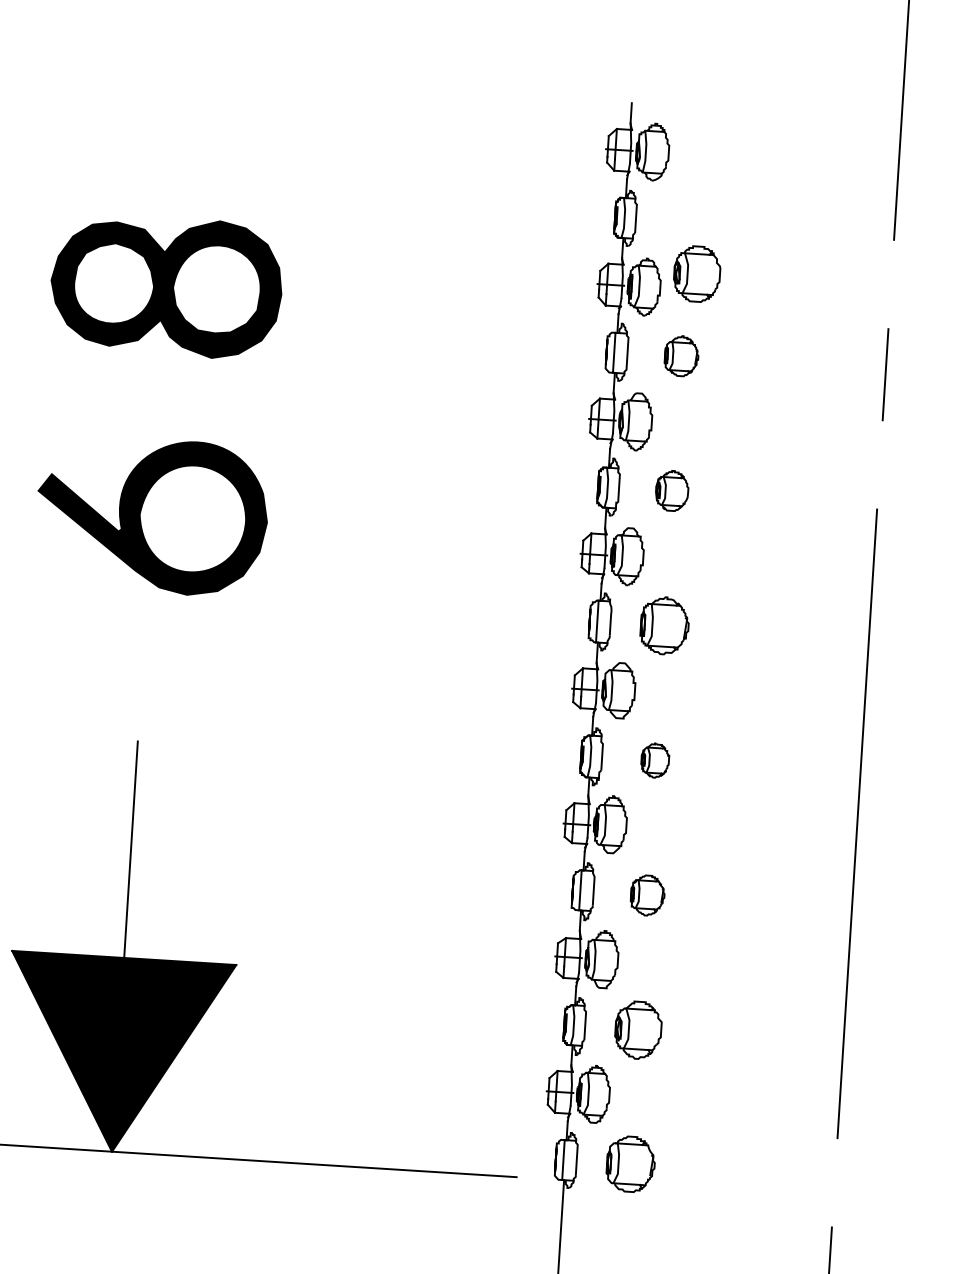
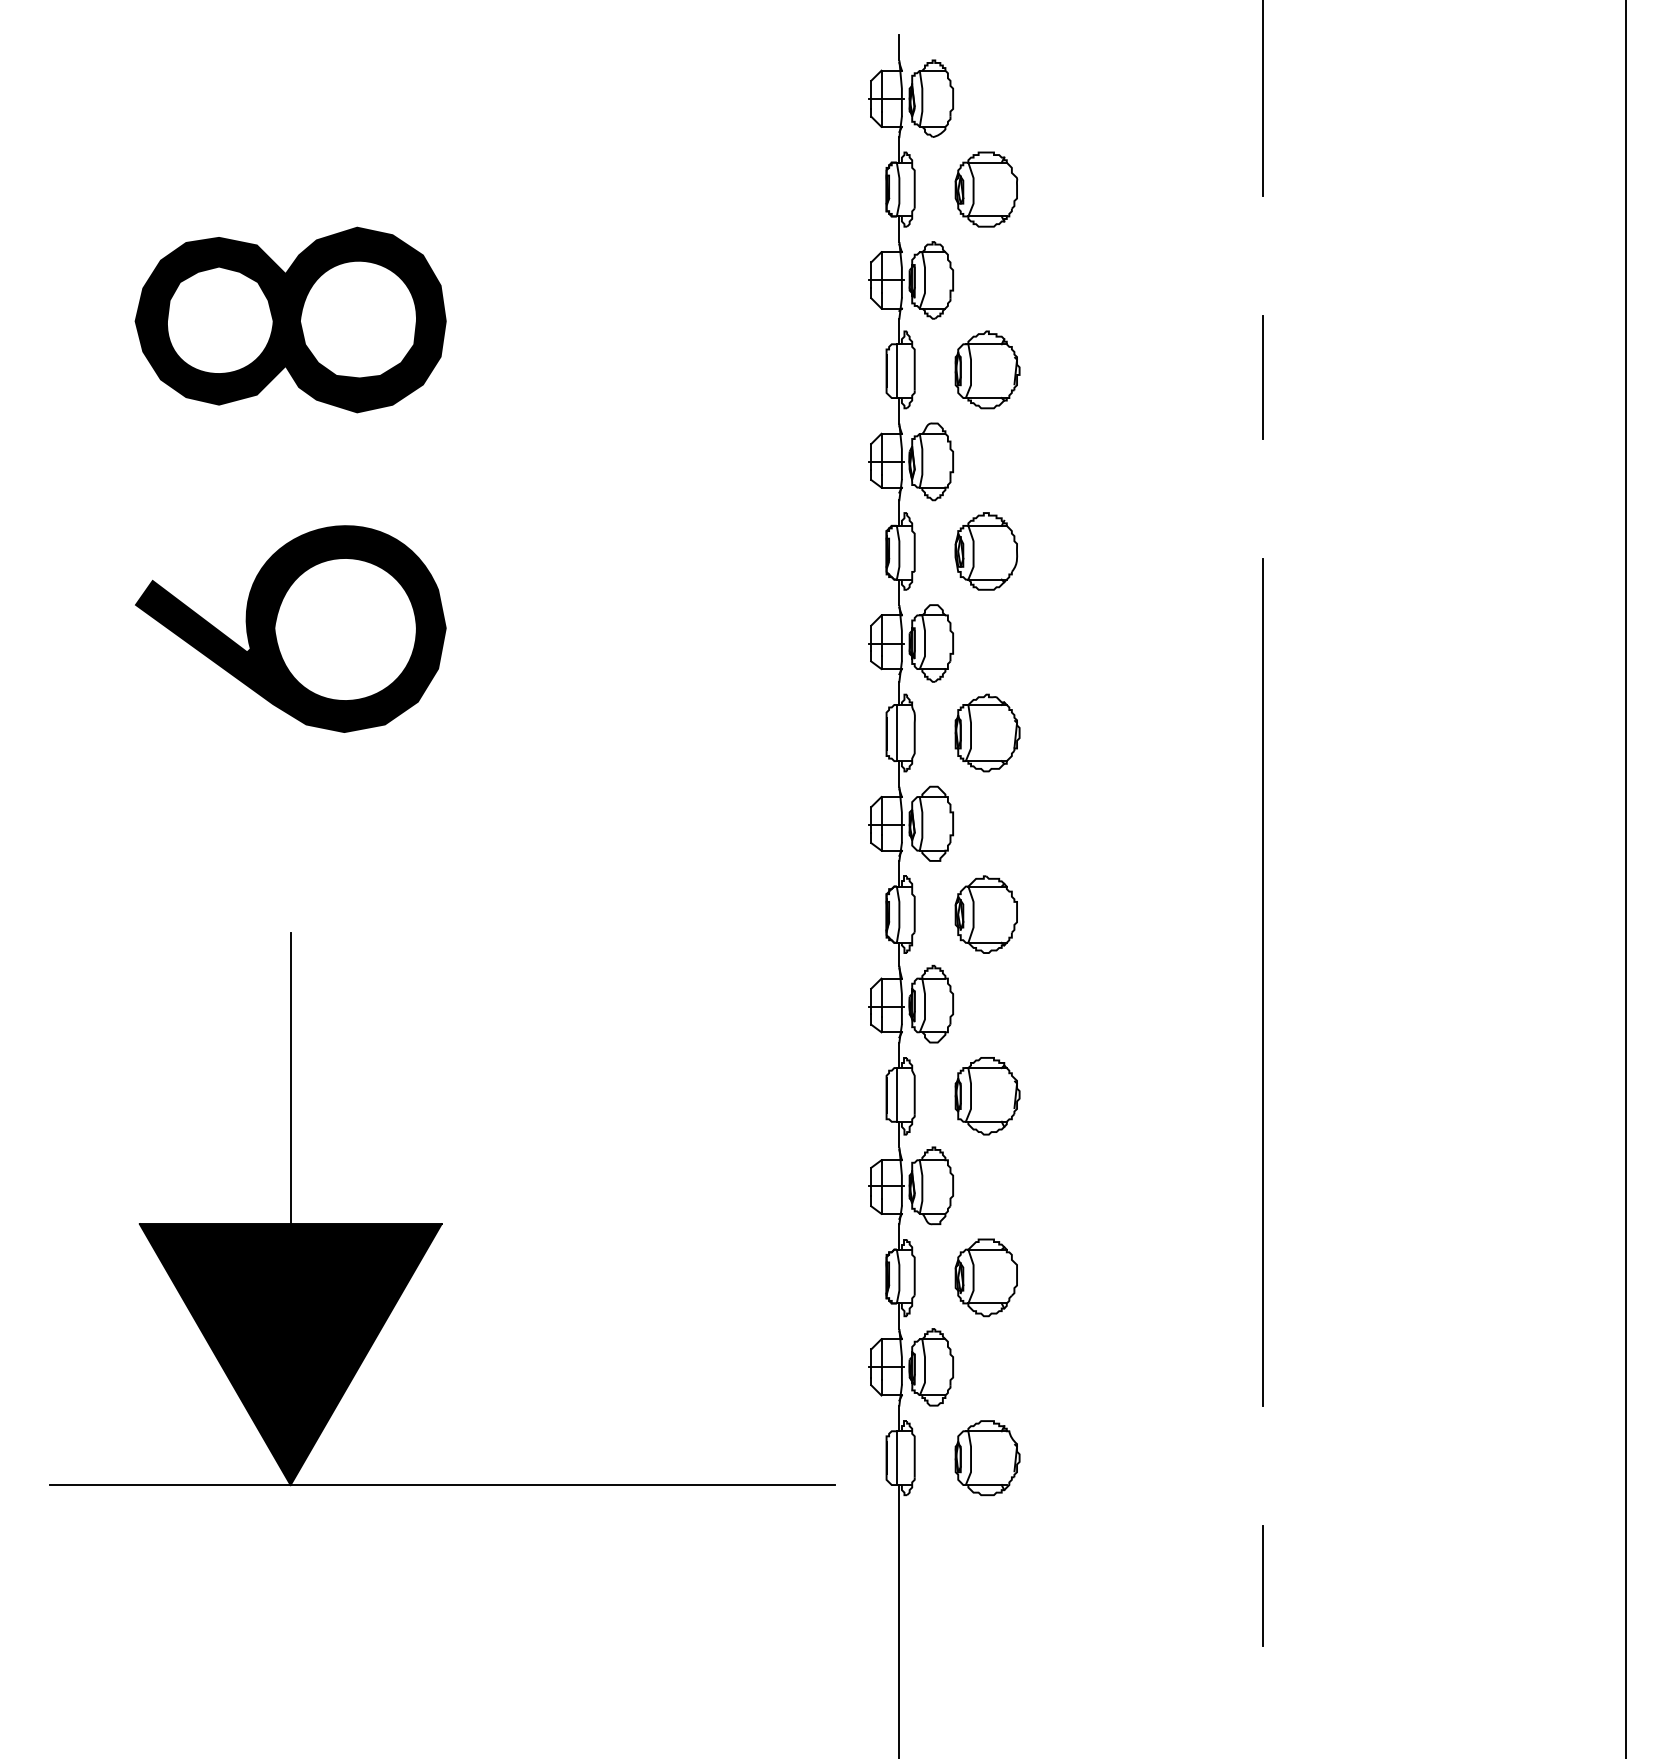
part: (697, 274) -> (986, 189), moved
part: (681, 355) -> (987, 369), size x1.43
part: (671, 490) -> (985, 551), size x1.43
part: (654, 760) -> (985, 914), size x1.67
part: (647, 895) -> (987, 1096), size x1.43

